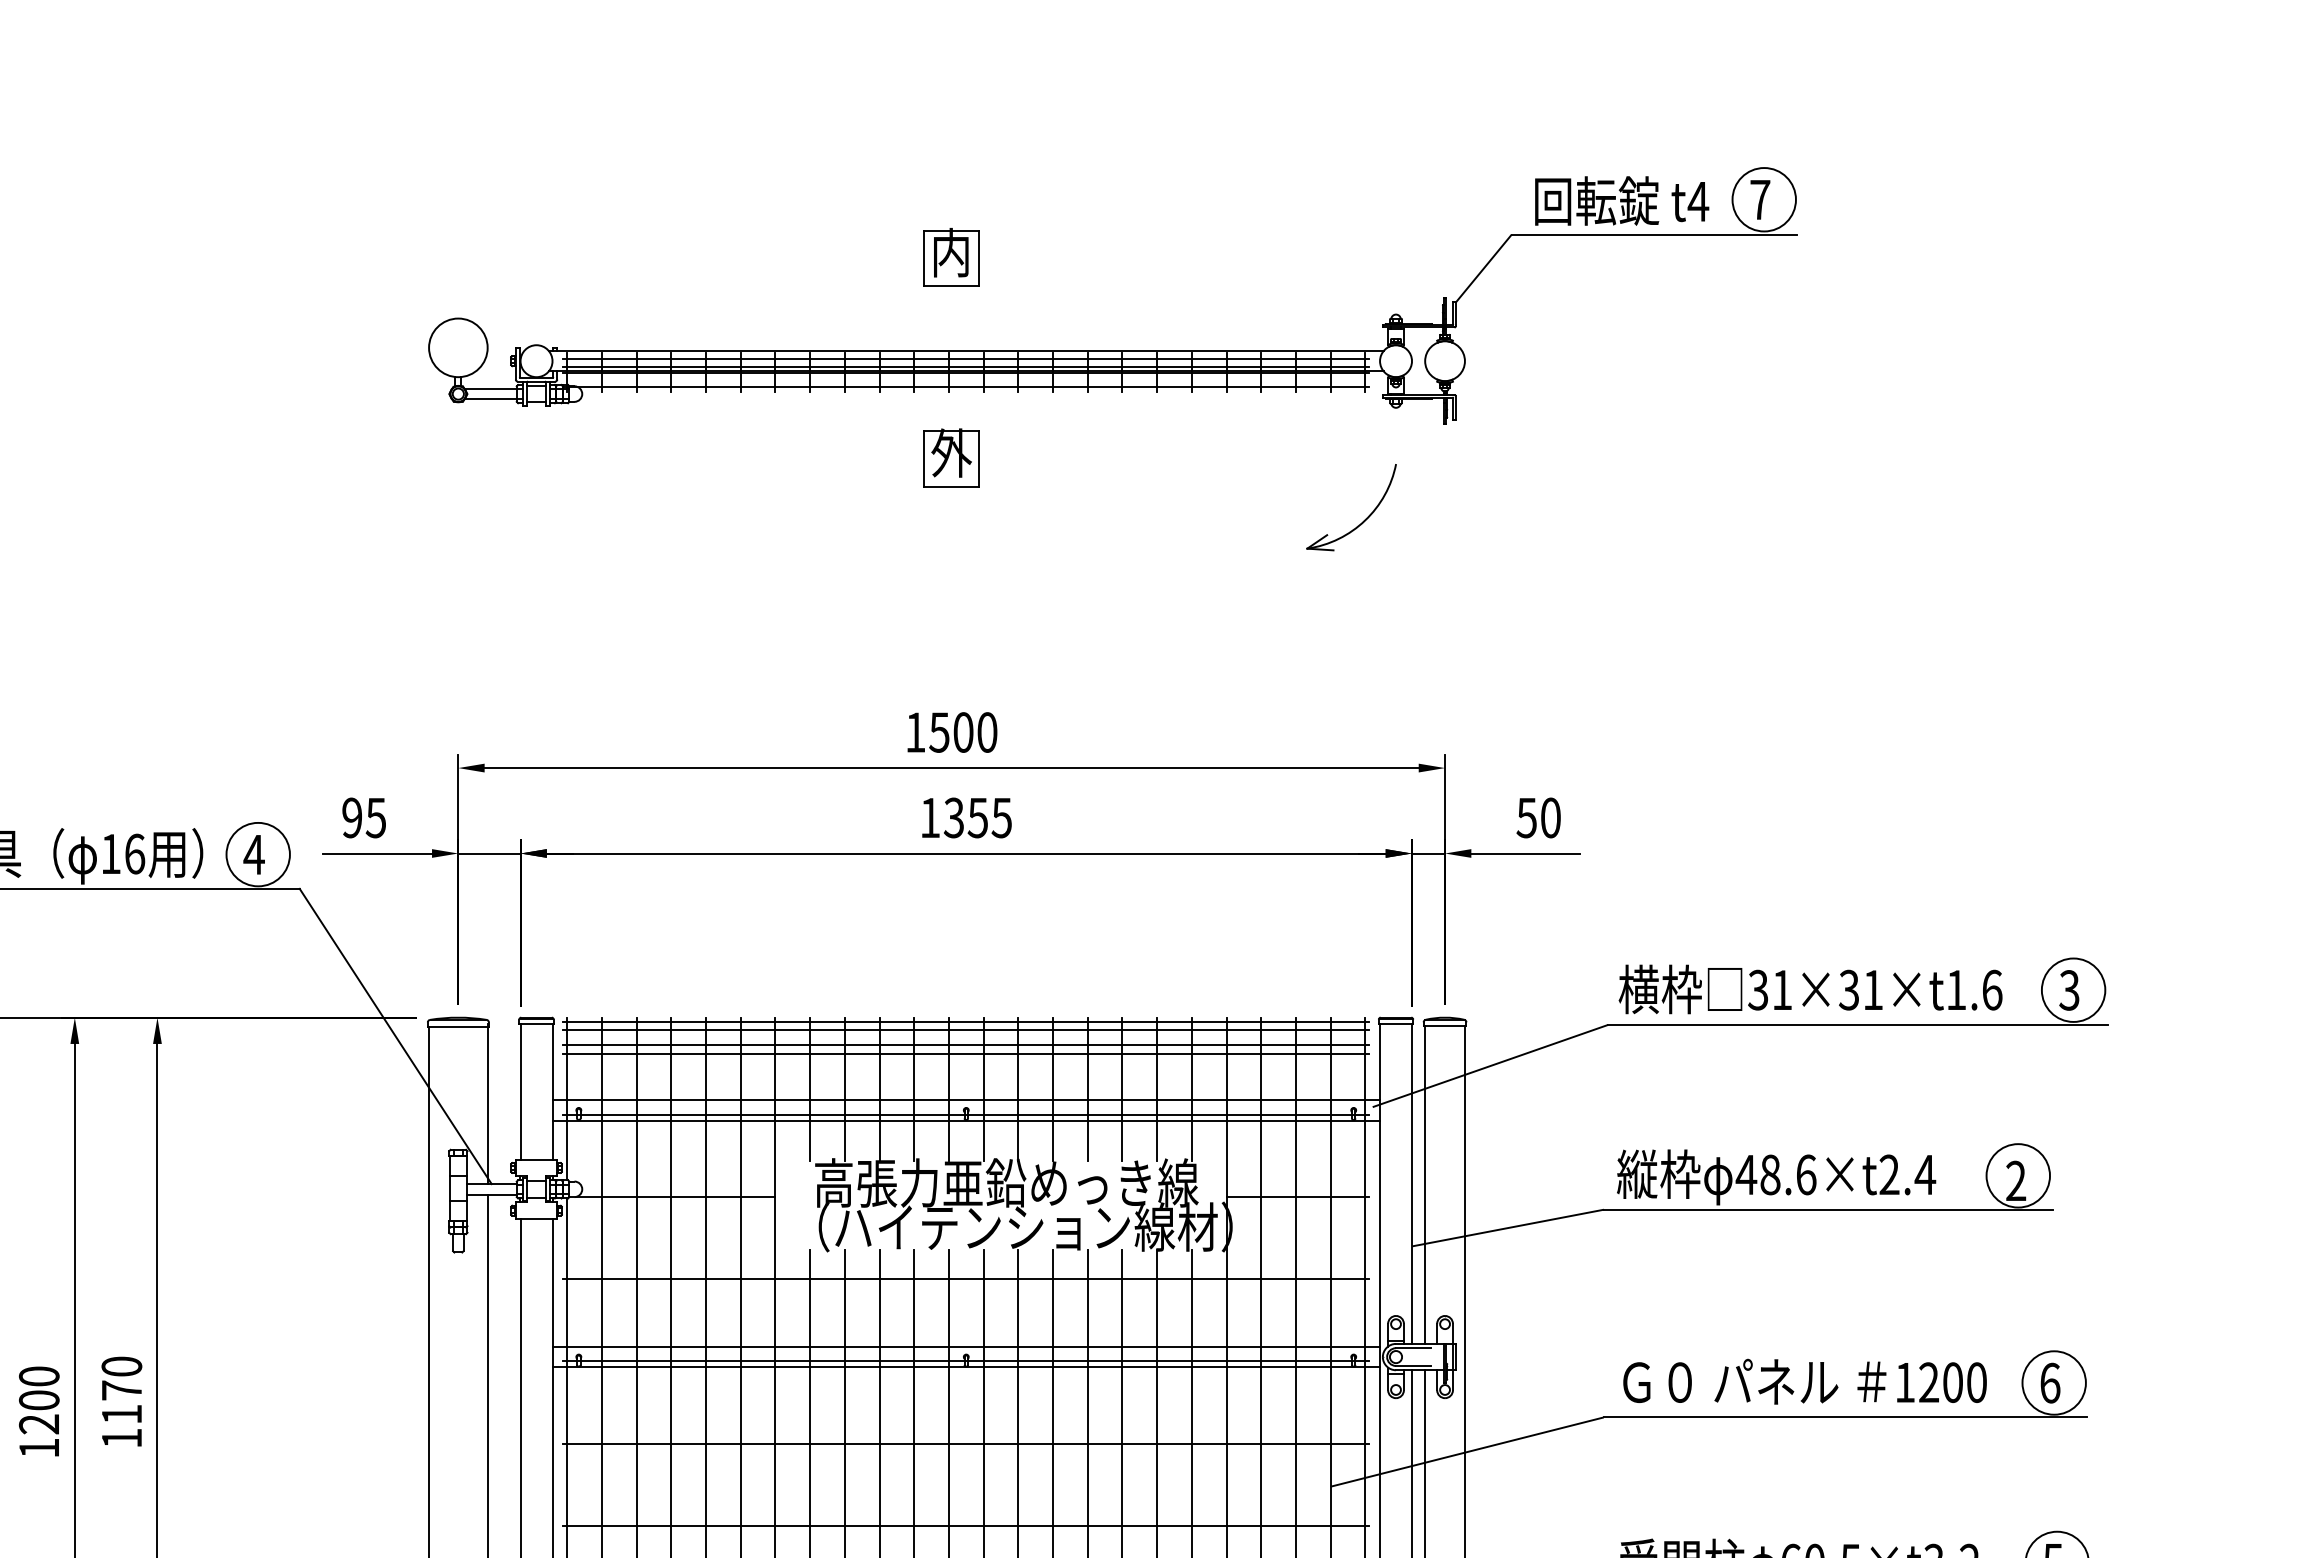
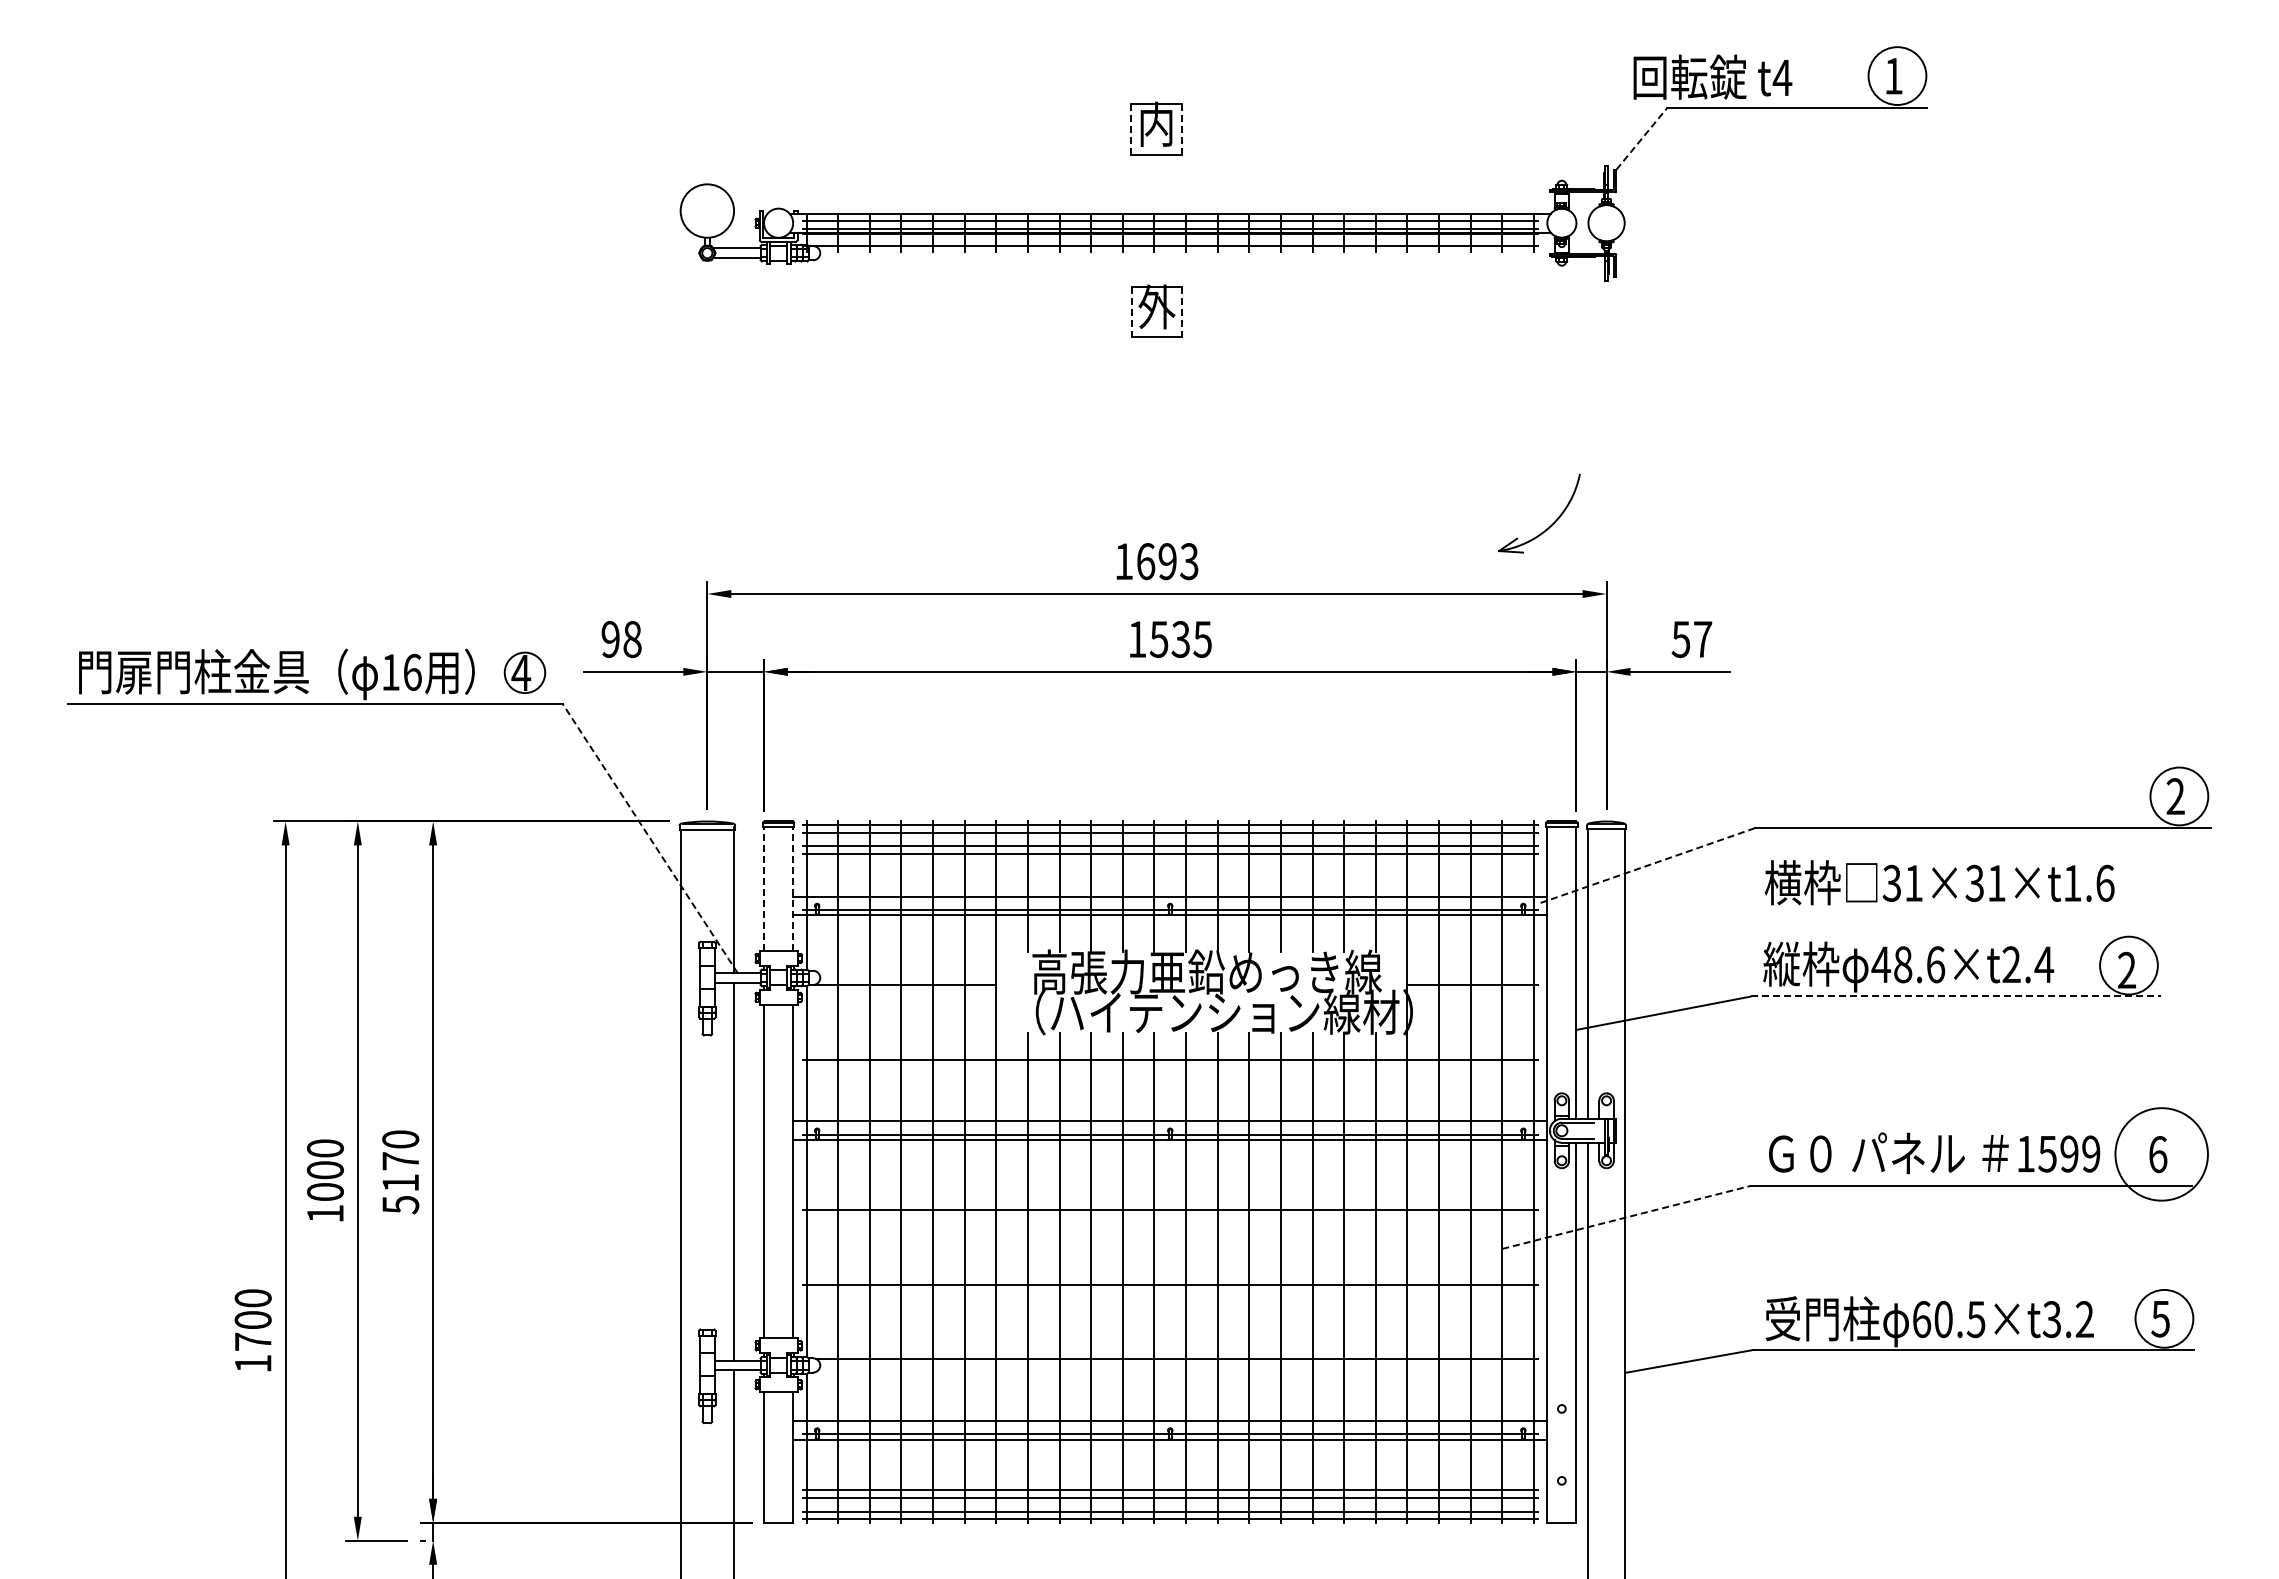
text: (1621, 200) -> (1712, 76), moved
text: (1759, 200) -> (1893, 76), 7 -> 1
line: (923, 259) -> (1131, 130), solid -> dashed
line: (978, 259) -> (1181, 130), solid -> dashed
line: (1484, 268) -> (1642, 138), solid -> dashed
line: (923, 459) -> (1131, 312), solid -> dashed
line: (978, 459) -> (1181, 312), solid -> dashed
part: (1360, 522) -> (1547, 527), moved
text: (963, 732) -> (1167, 561), 1500 -> 1693
text: (965, 816) -> (1169, 638), 1355 -> 1535
text: (376, 817) -> (632, 639), 95 -> 98
text: (1551, 817) -> (1703, 639), 50 -> 57
circle: (257, 854) -> (524, 672), size x0.7
text: (1810, 989) -> (1939, 882), moved
text: (2069, 991) -> (2175, 797), 3 -> 2
line: (395, 1036) -> (650, 838), solid -> dashed
line: (1489, 1065) -> (1647, 865), solid -> dashed
line: (521, 1092) -> (764, 889), solid -> dashed
line: (552, 1092) -> (793, 889), solid -> dashed
line: (1829, 1209) -> (1956, 996), solid -> dashed
text: (1953, 1382) -> (2069, 1153), 1200 -> 1599
circle: (2053, 1383) -> (2161, 1154), size x1.6
text: (38, 1424) -> (324, 1192), 1200 -> 1000
text: (121, 1439) -> (400, 1205), 1170 -> 5170
line: (1468, 1452) -> (1627, 1217), solid -> dashed

